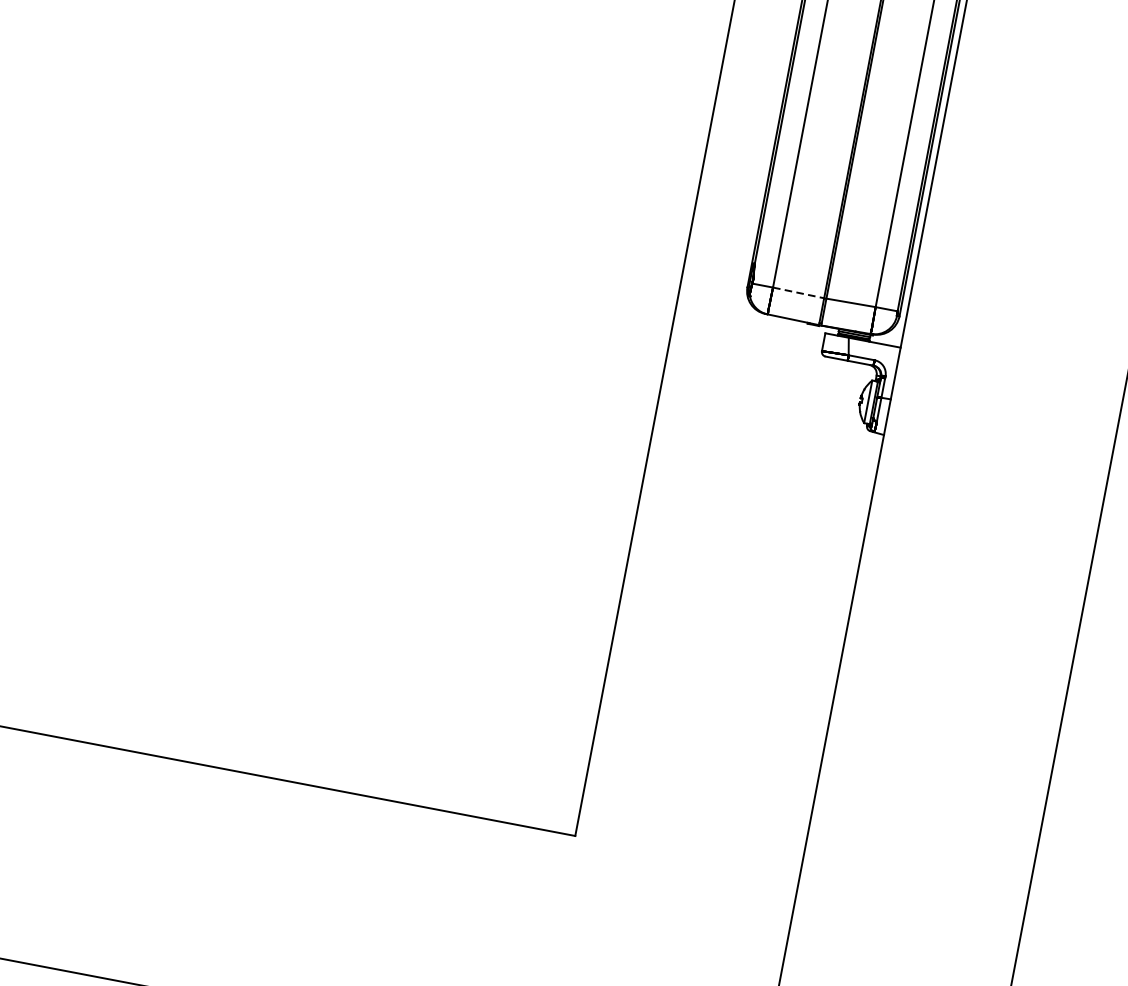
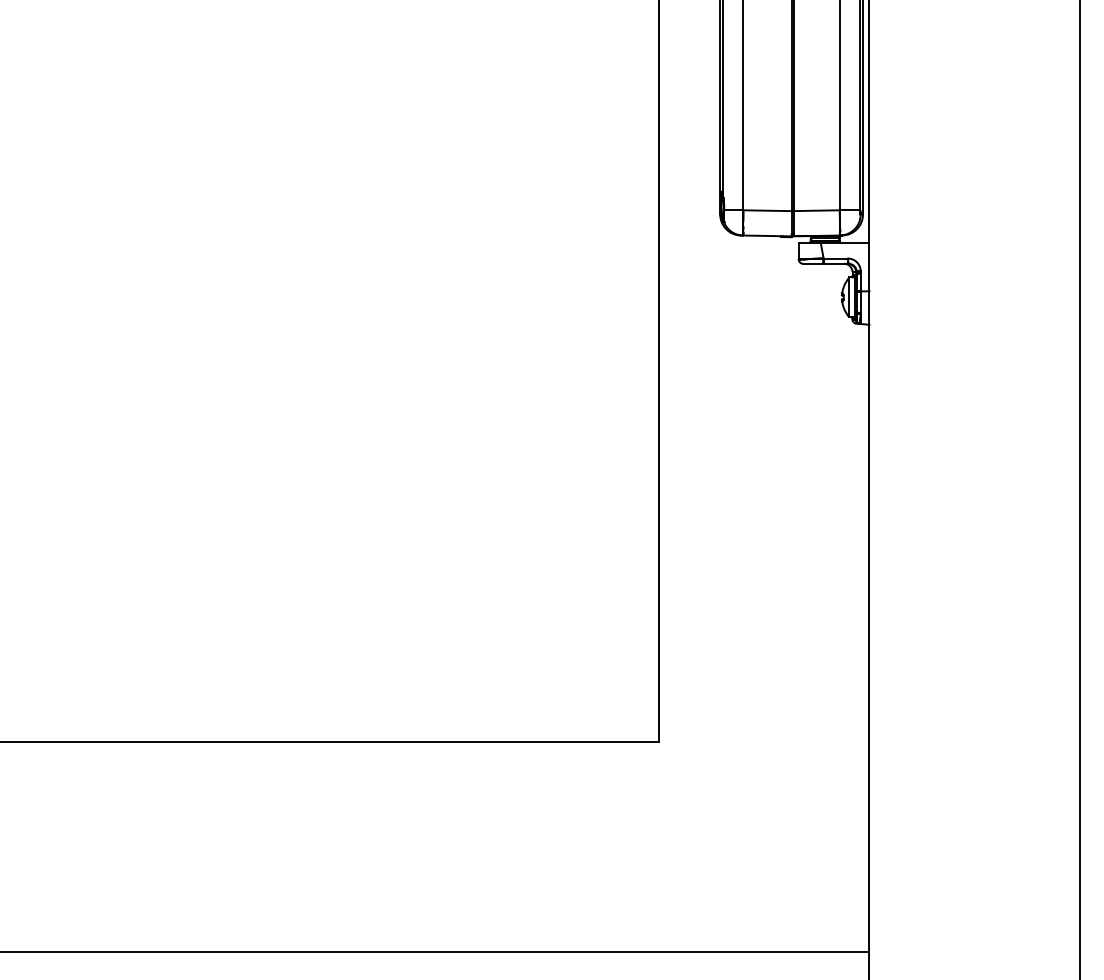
line: (798, 292) -> (767, 210), dashed -> solid

